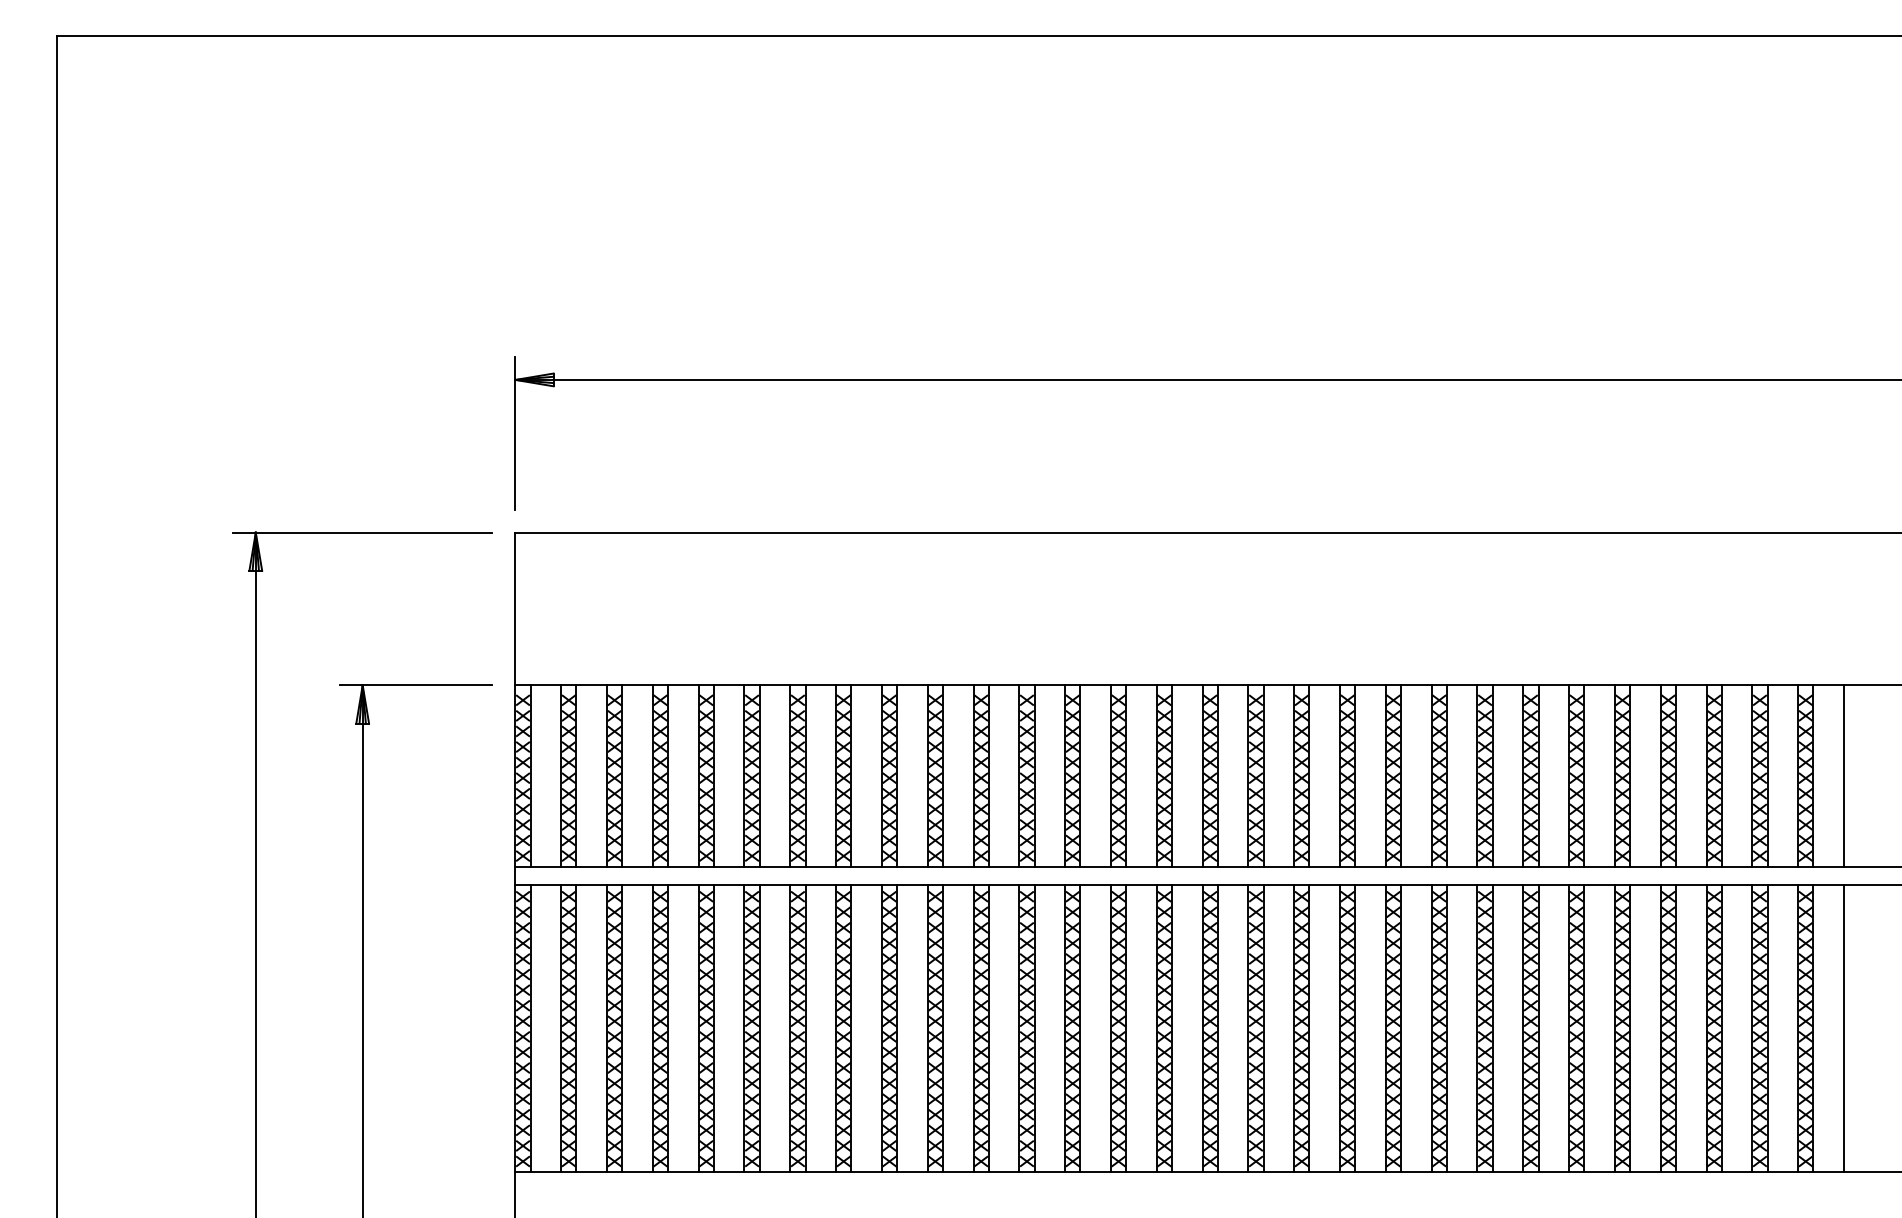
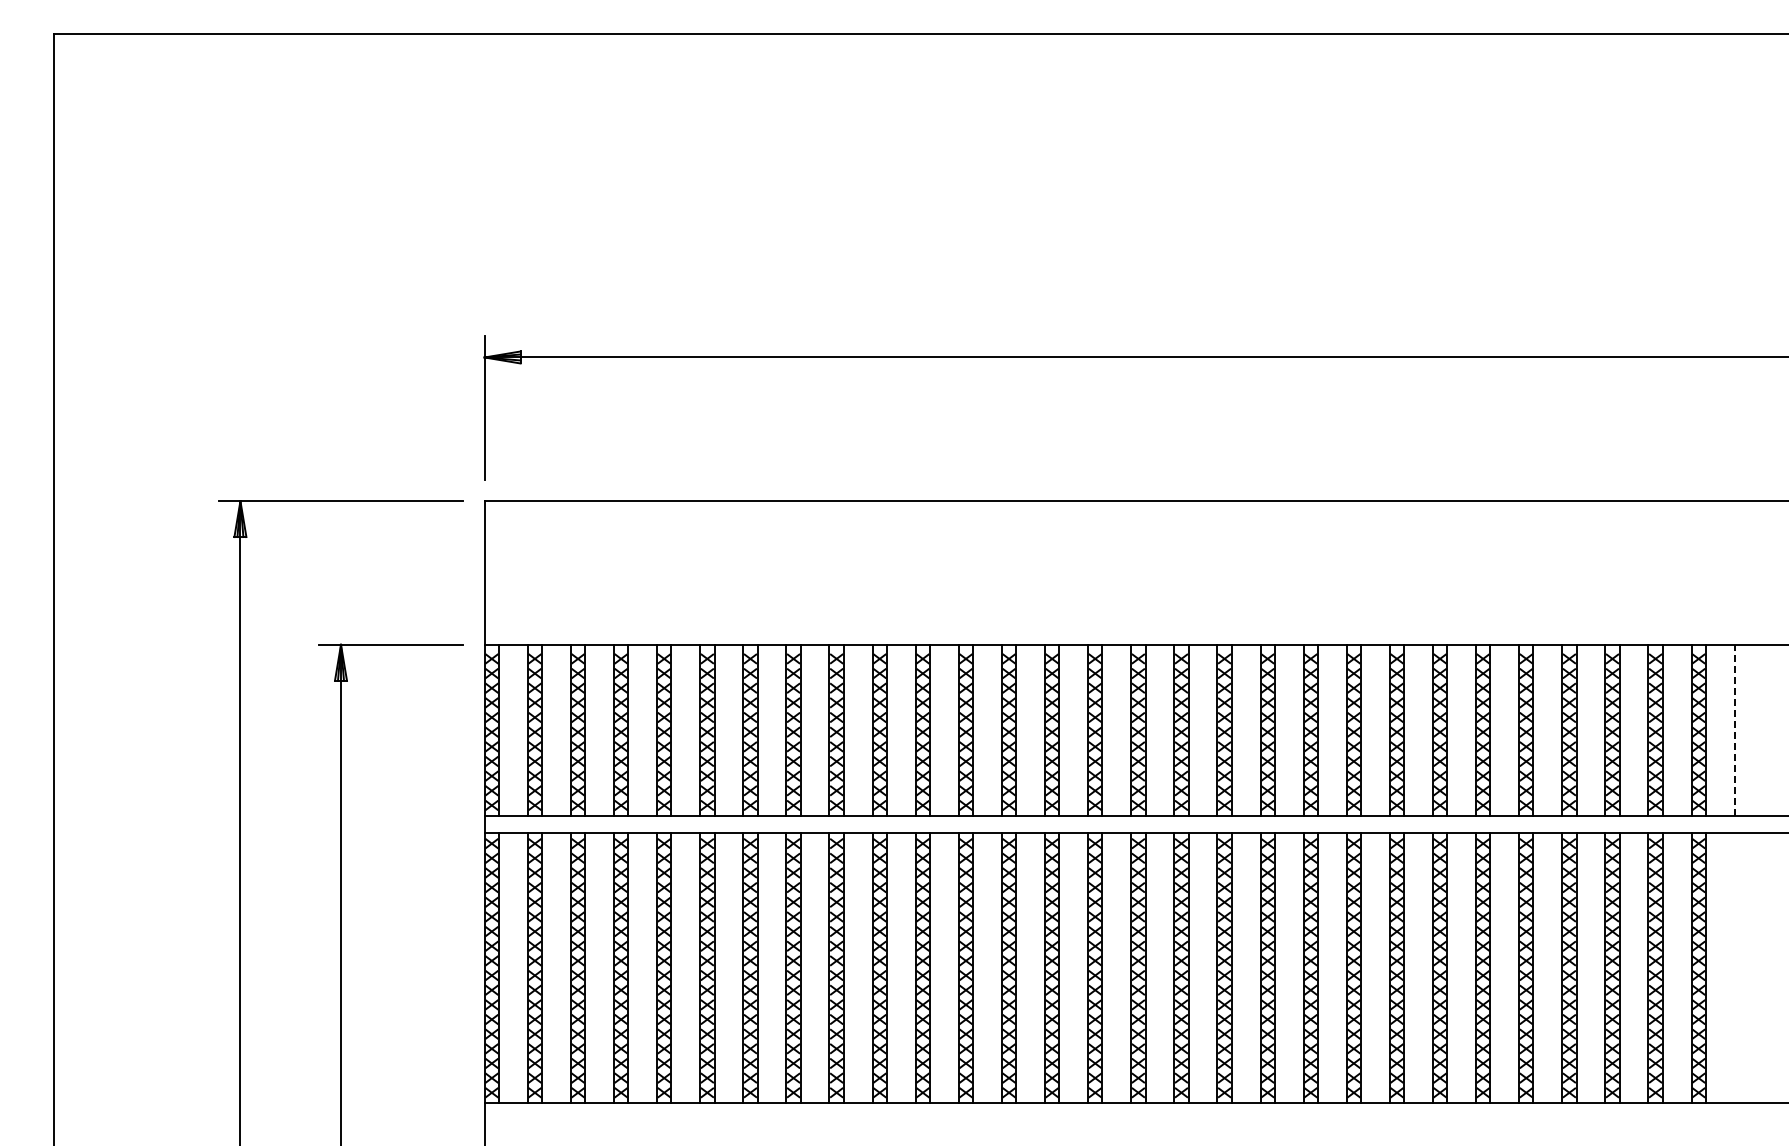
line: (1843, 775) -> (1734, 729), solid -> dashed
line: (1843, 1029) -> (1734, 968), removed

